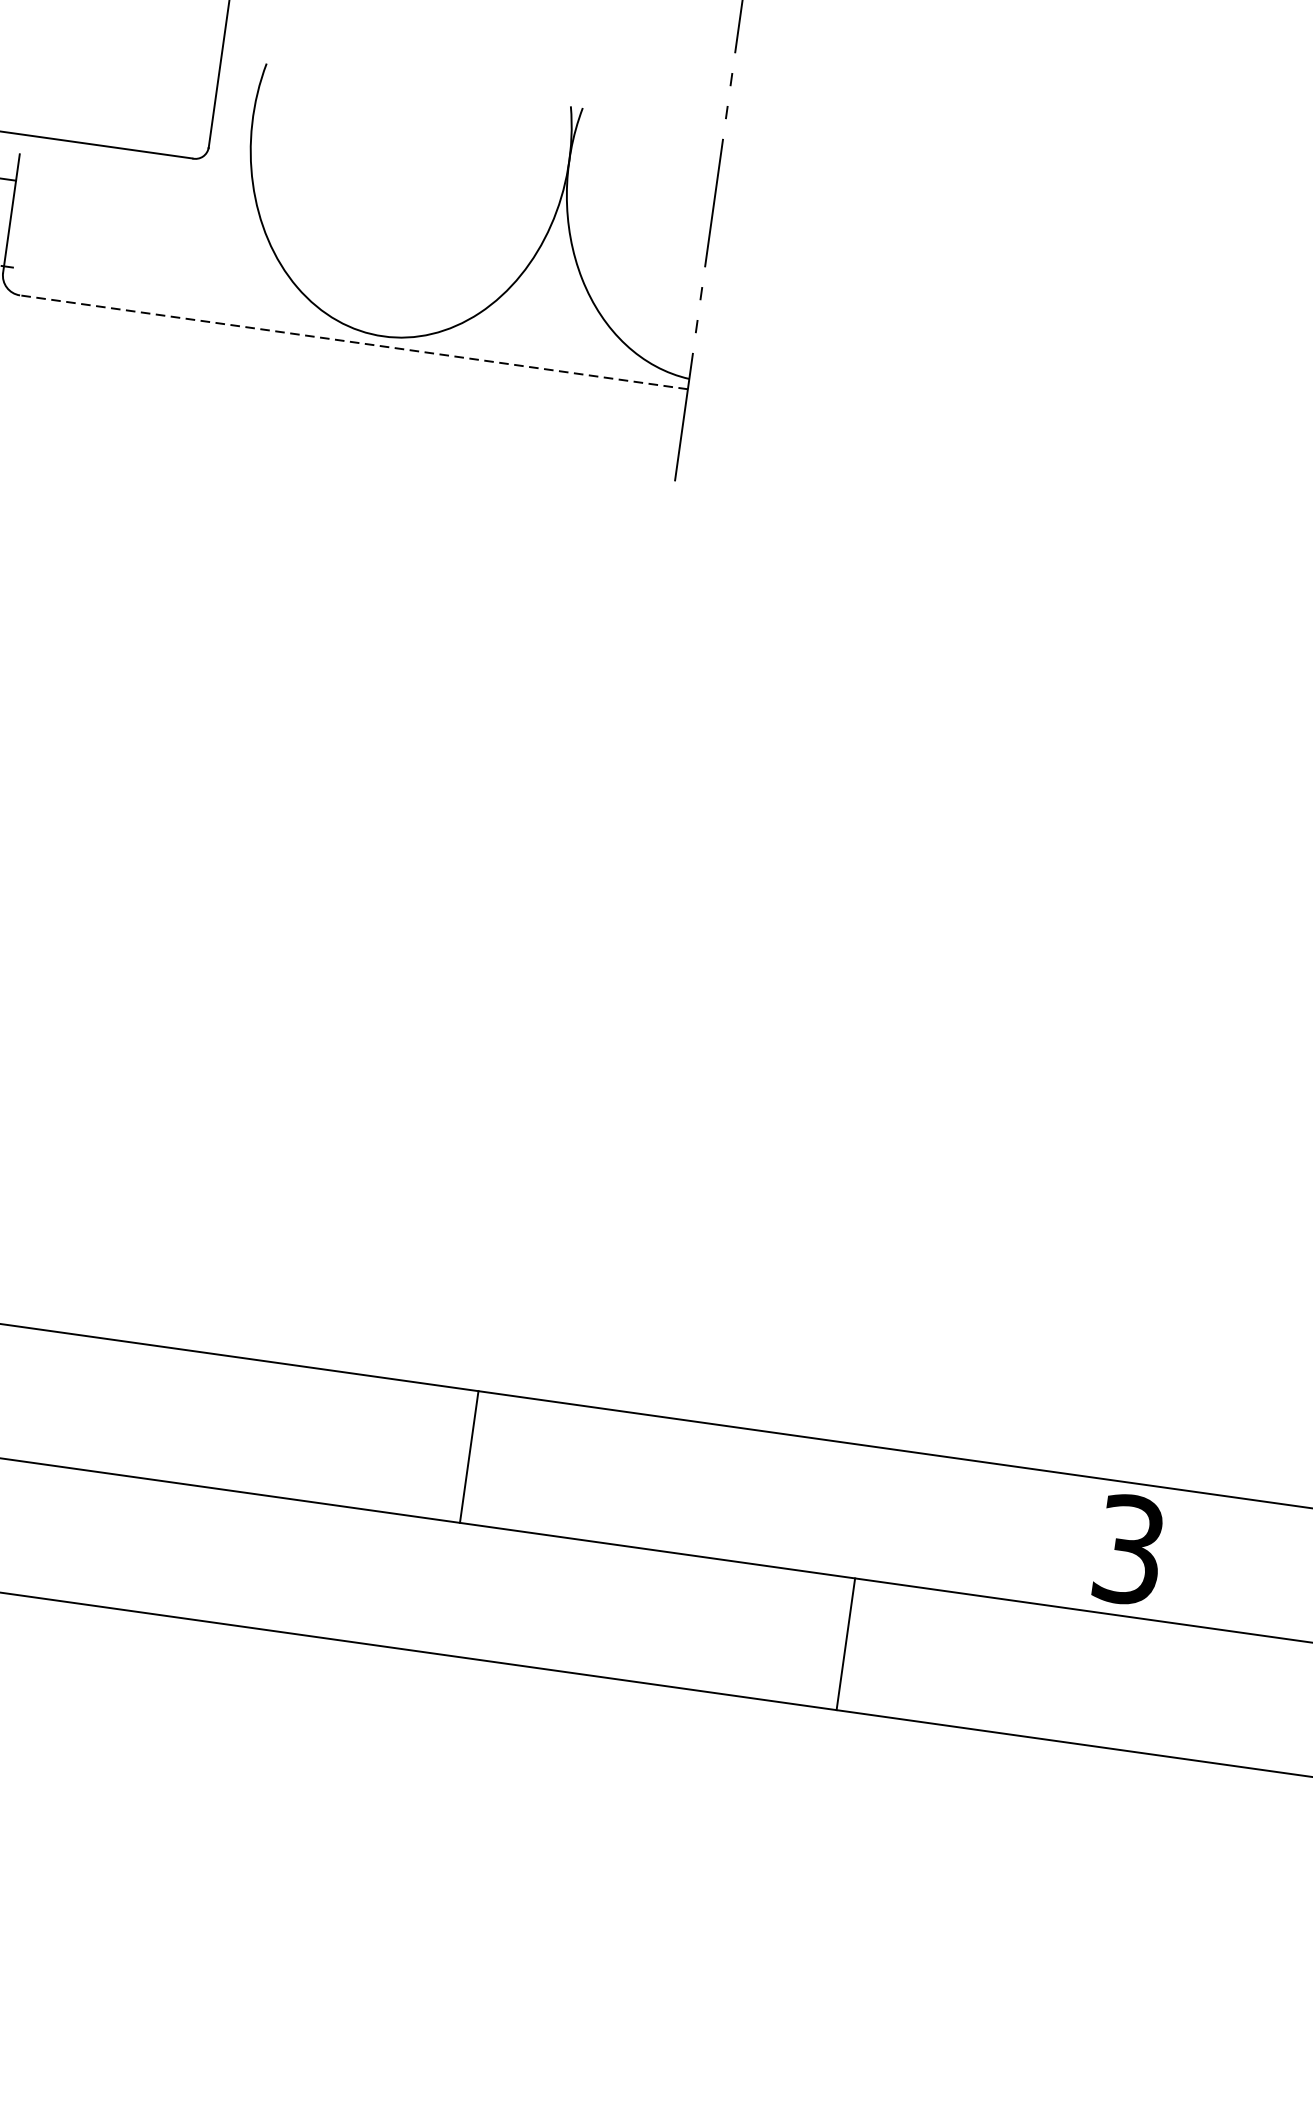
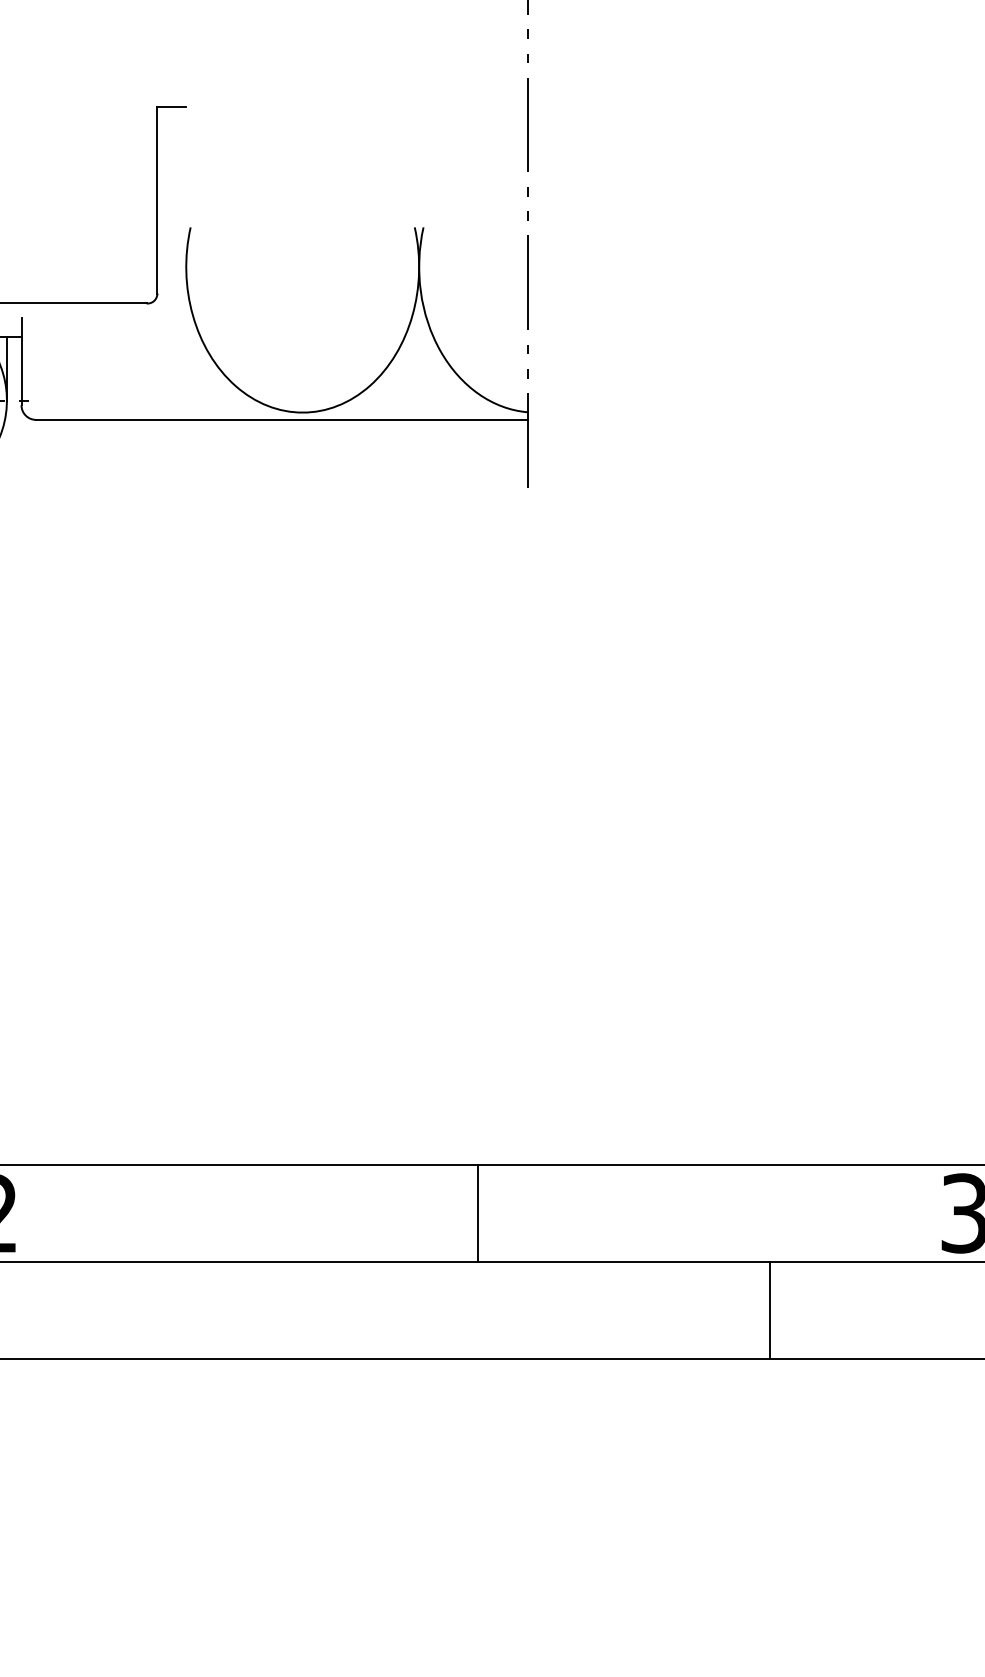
line: (354, 341) -> (282, 419), dashed -> solid

